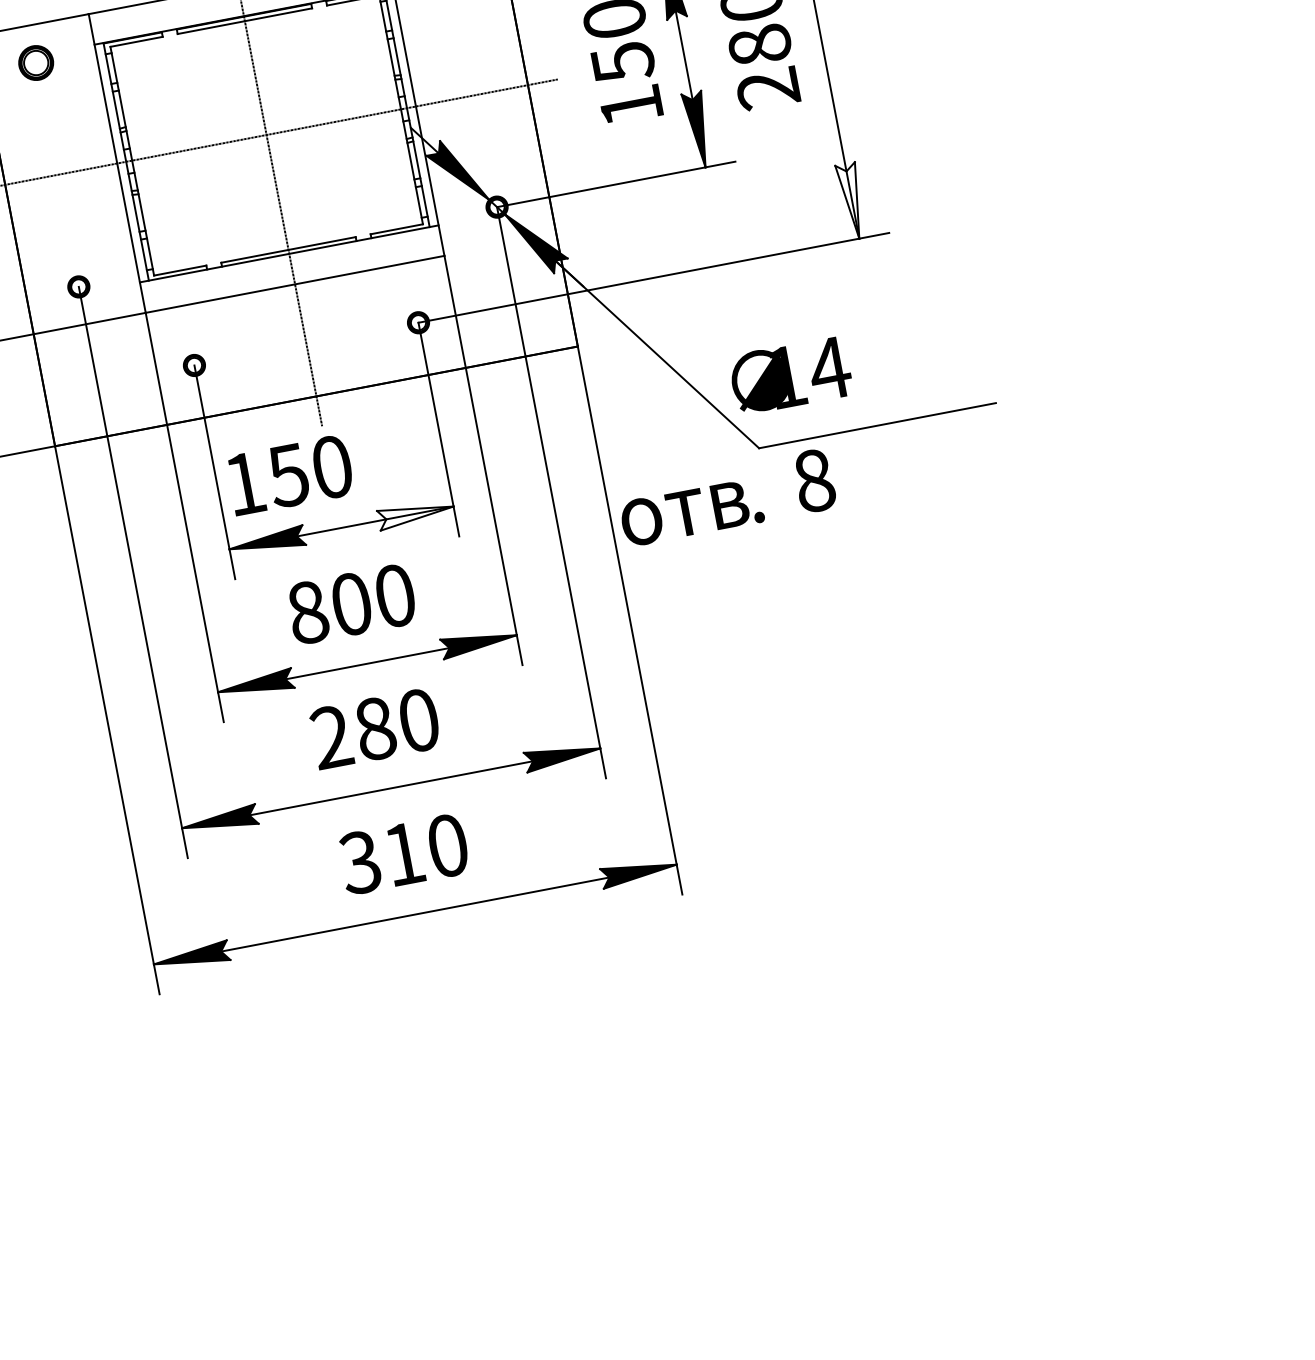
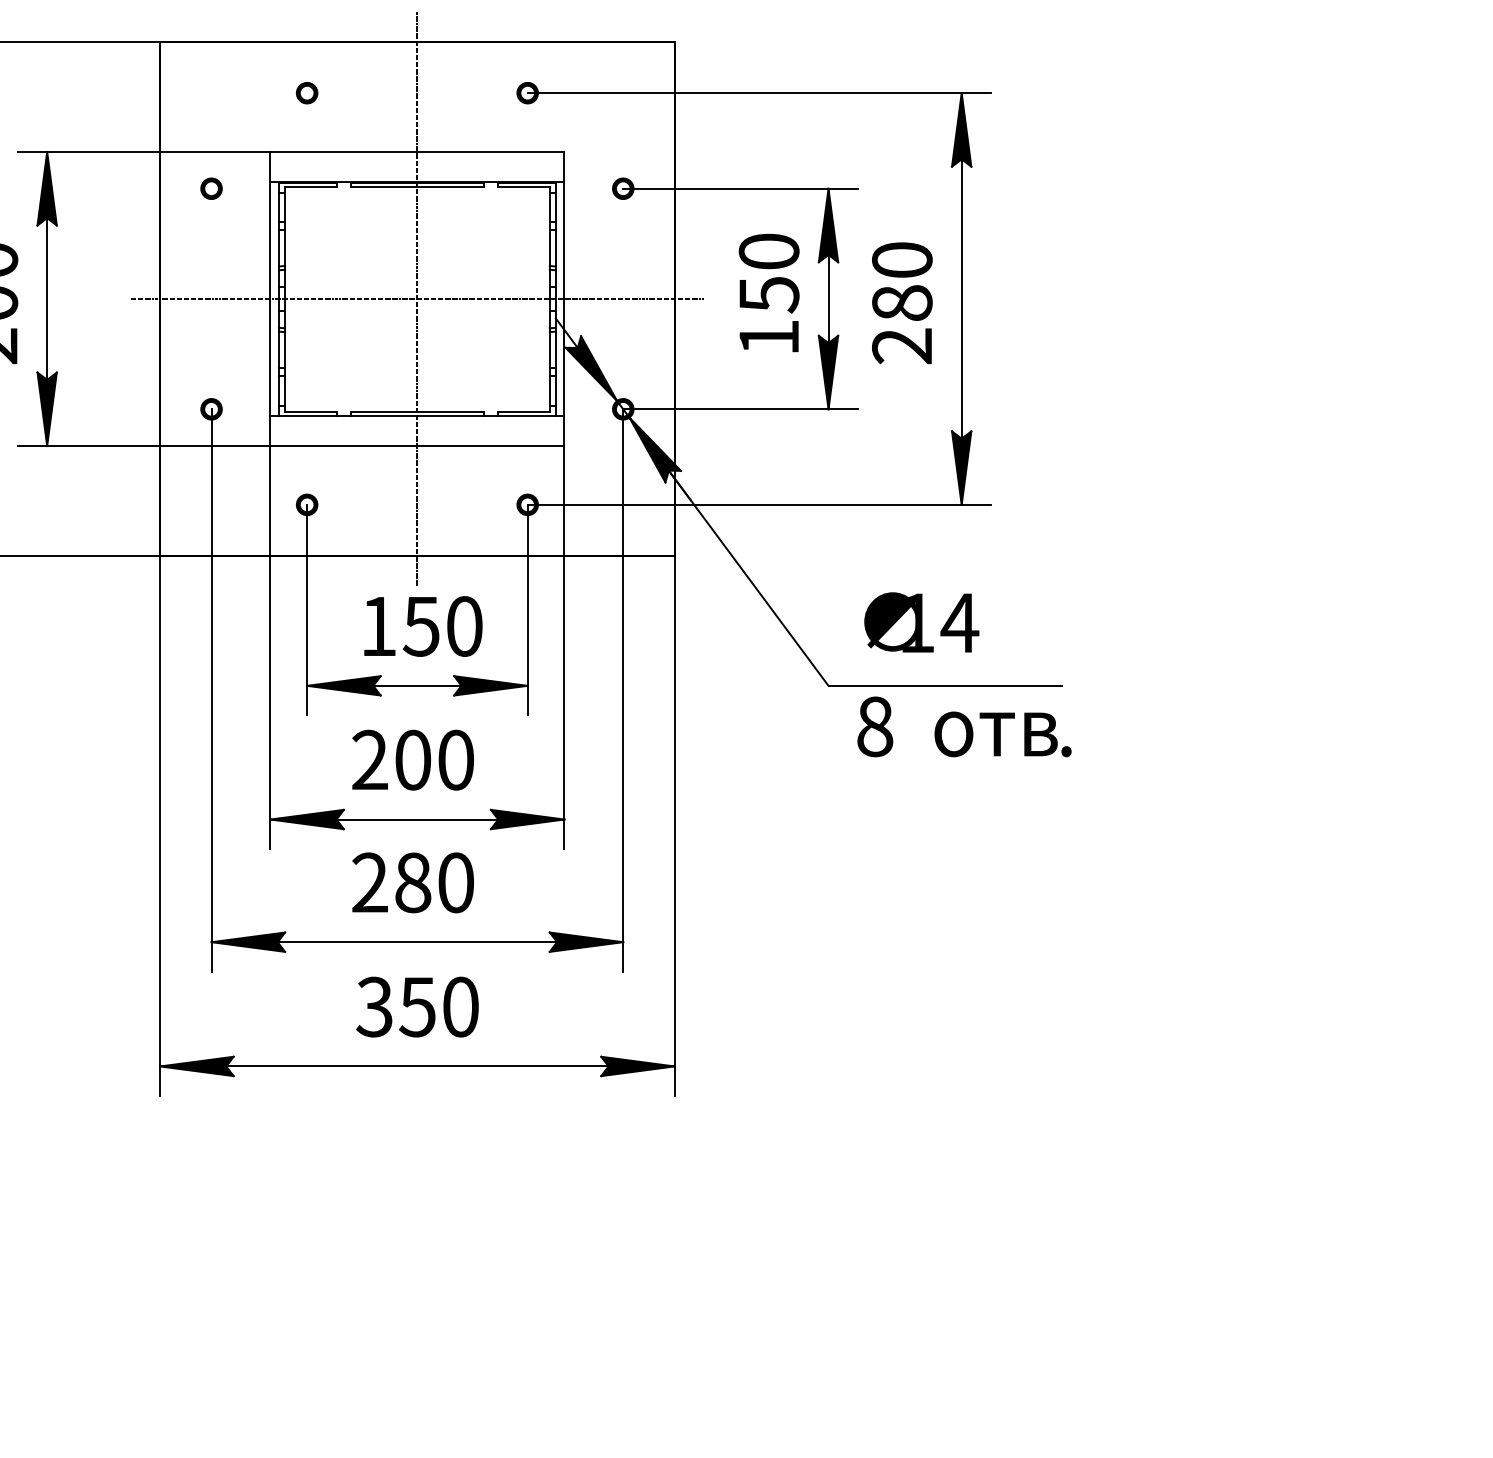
part: (36, 62) -> (211, 188), size x0.62
fill: (851, 200) -> (961, 467), added
text: (790, 375) -> (921, 622), moved
text: (290, 475) -> (423, 626), moved
text: (691, 512) -> (1002, 734), moved
fill: (415, 513) -> (490, 685), added
text: (308, 611) -> (370, 759), 800 -> 200
text: (403, 854) -> (417, 1007), 310 -> 350

